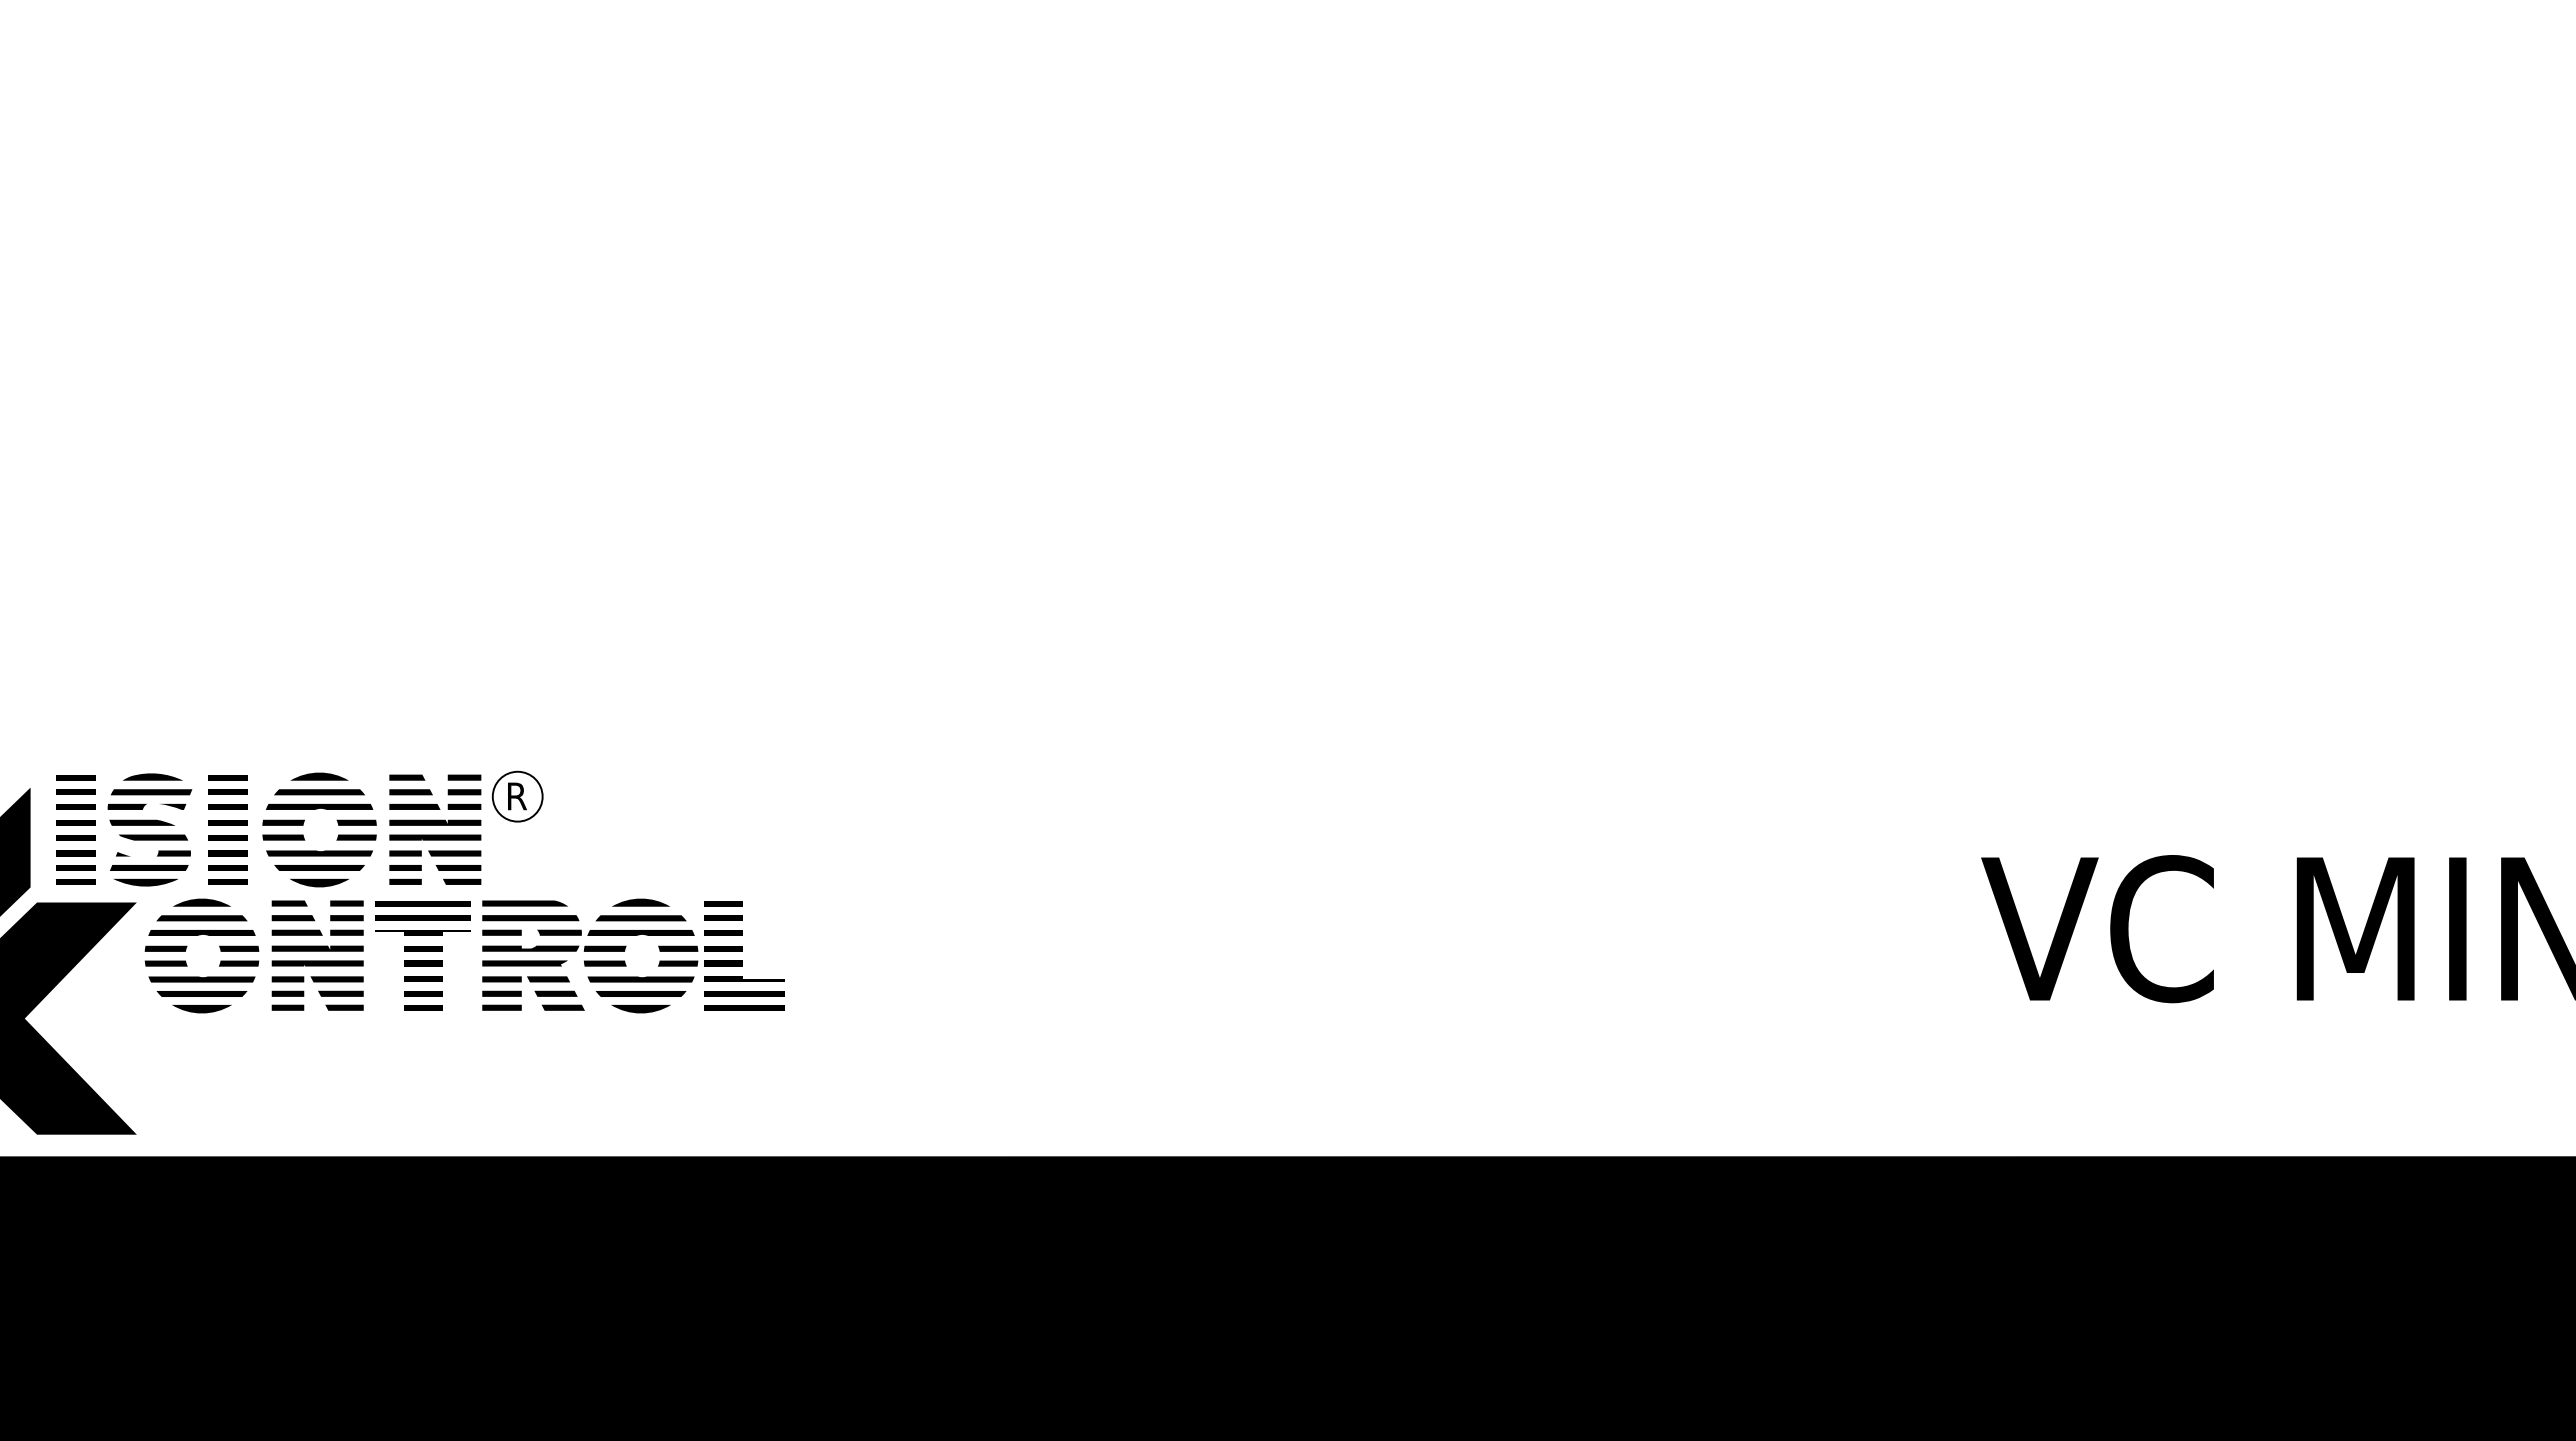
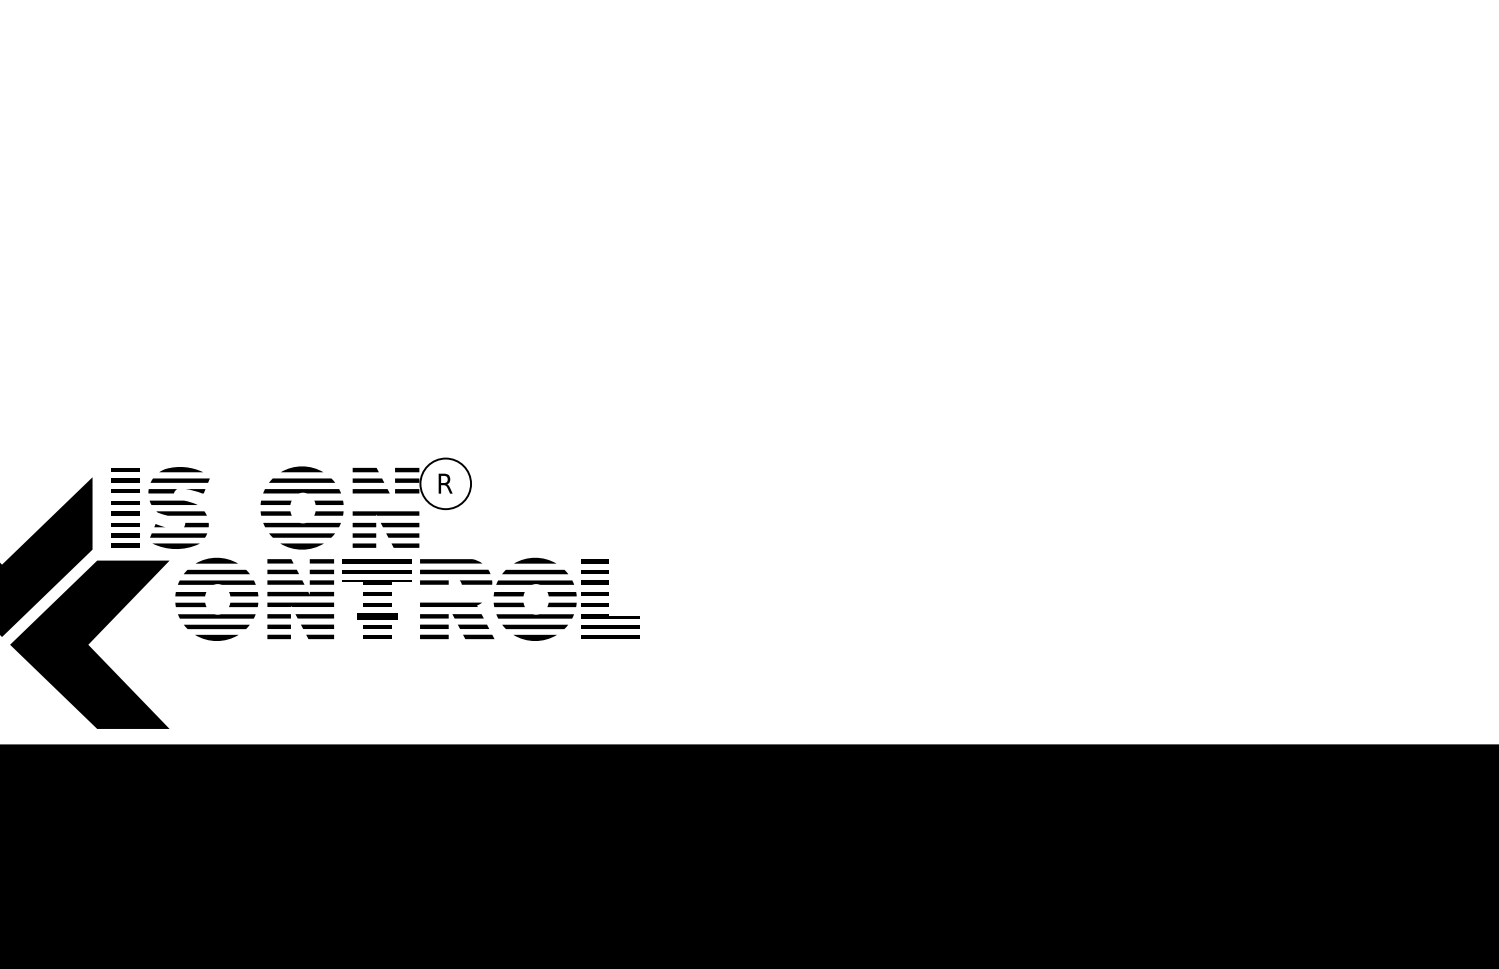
circle: (517, 796) -> (445, 483), size x1.4
fill: (435, 822) -> (386, 502), removed
part: (227, 829) -> (235, 507), removed
fill: (530, 948) -> (455, 593), removed
part: (423, 978) -> (377, 615), size x1.4

